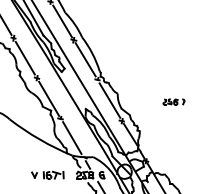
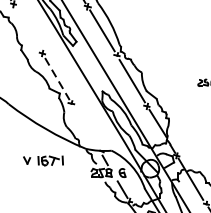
line: (24, 57) -> (27, 28), removed
line: (49, 98) -> (57, 78), solid -> dashed
line: (72, 138) -> (86, 127), removed
part: (47, 174) -> (43, 159), moved

